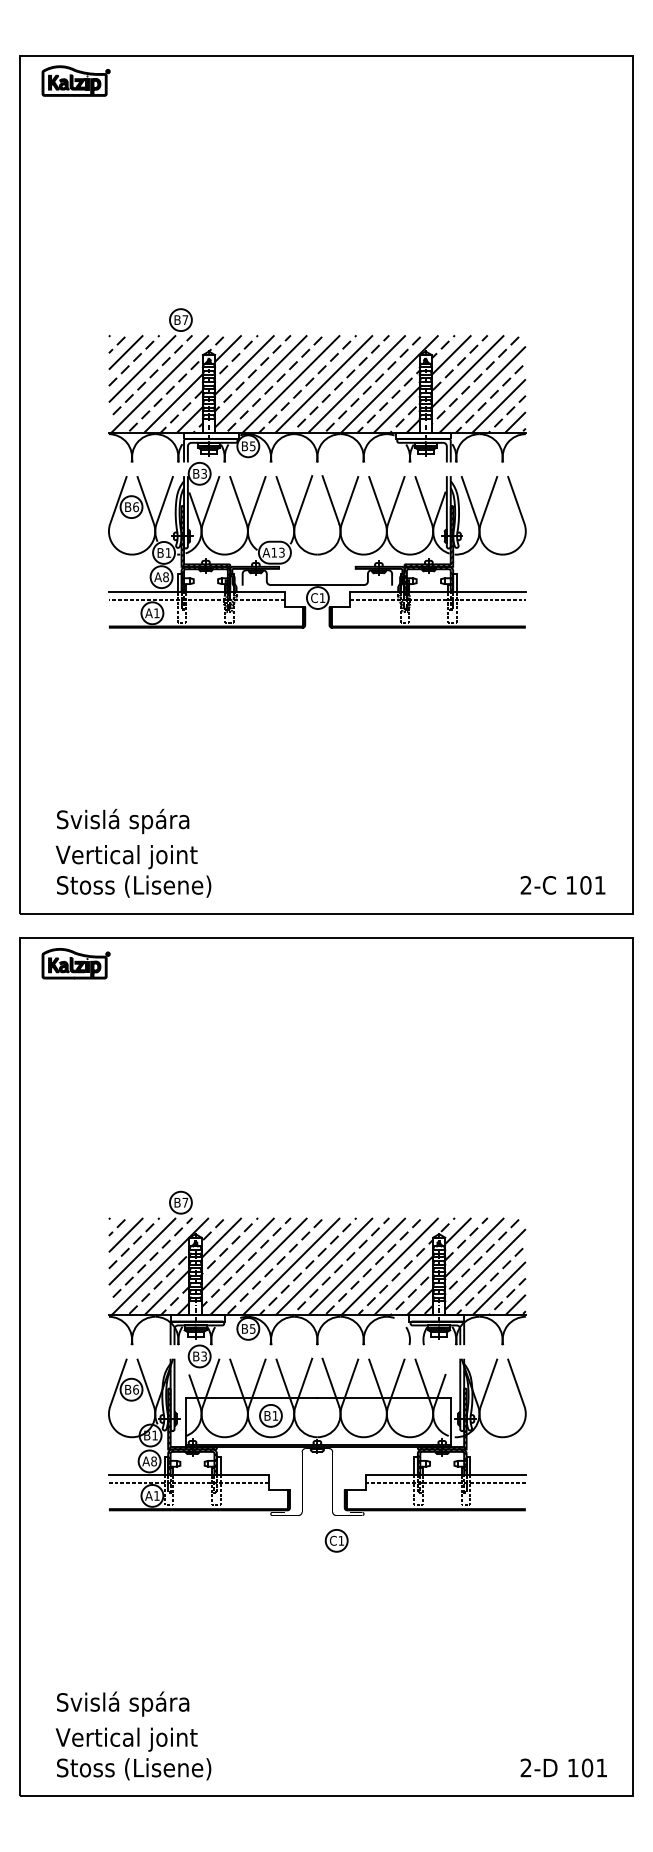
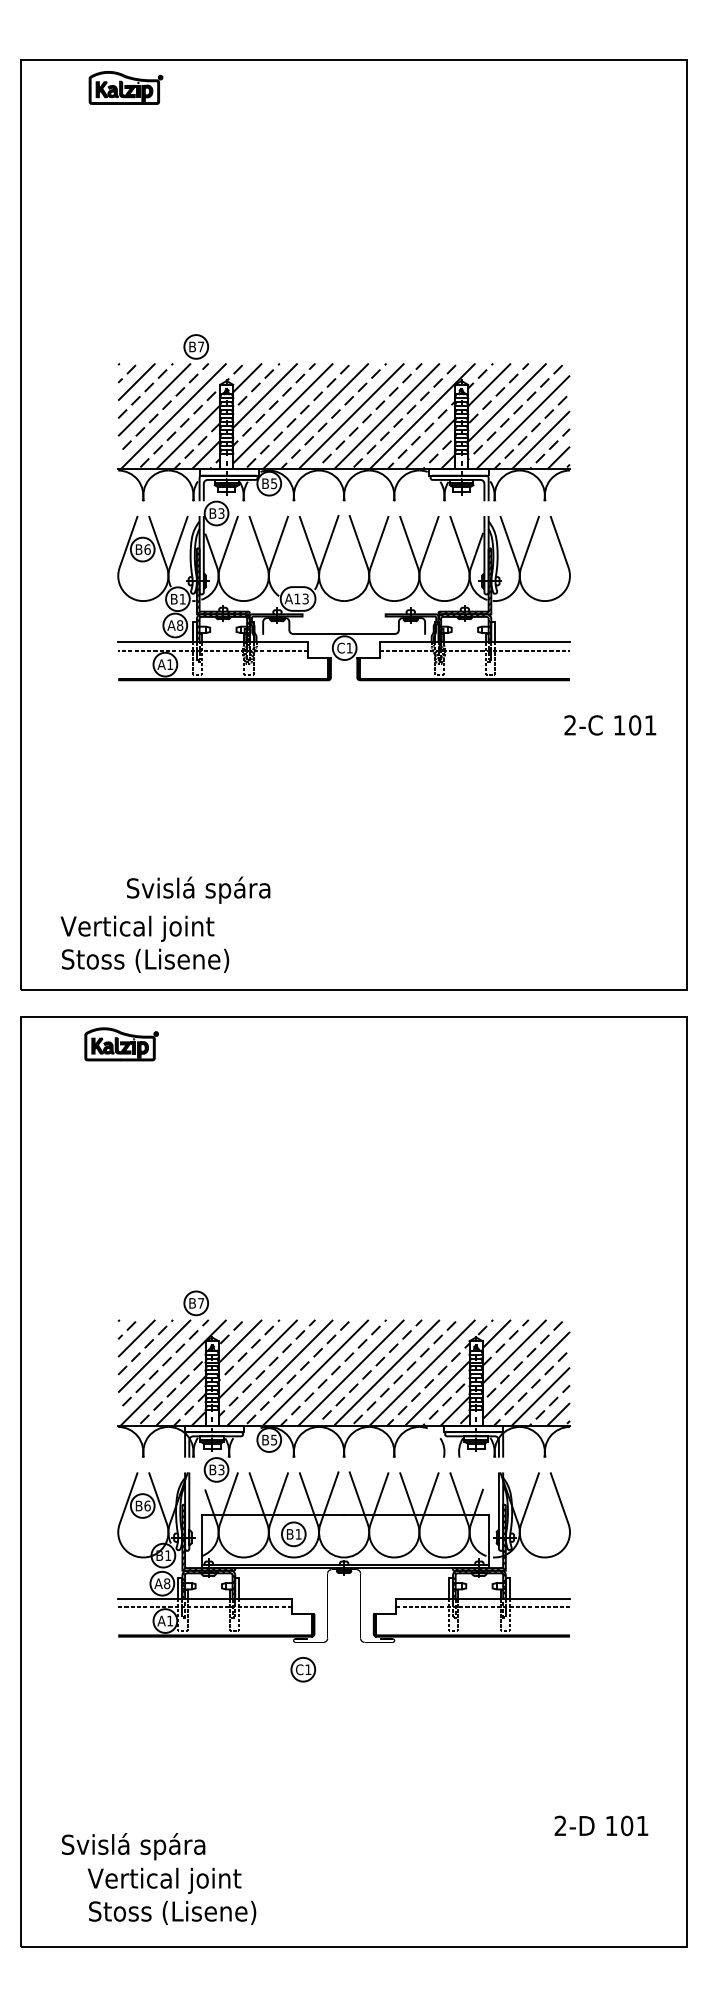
part: (75, 80) -> (125, 87), moved
text: (123, 821) -> (199, 890), moved
text: (562, 885) -> (609, 725), moved
part: (75, 963) -> (121, 1044), moved
part: (336, 1540) -> (303, 1669), moved
text: (133, 1753) -> (171, 1895), moved
text: (563, 1767) -> (601, 1825), moved

